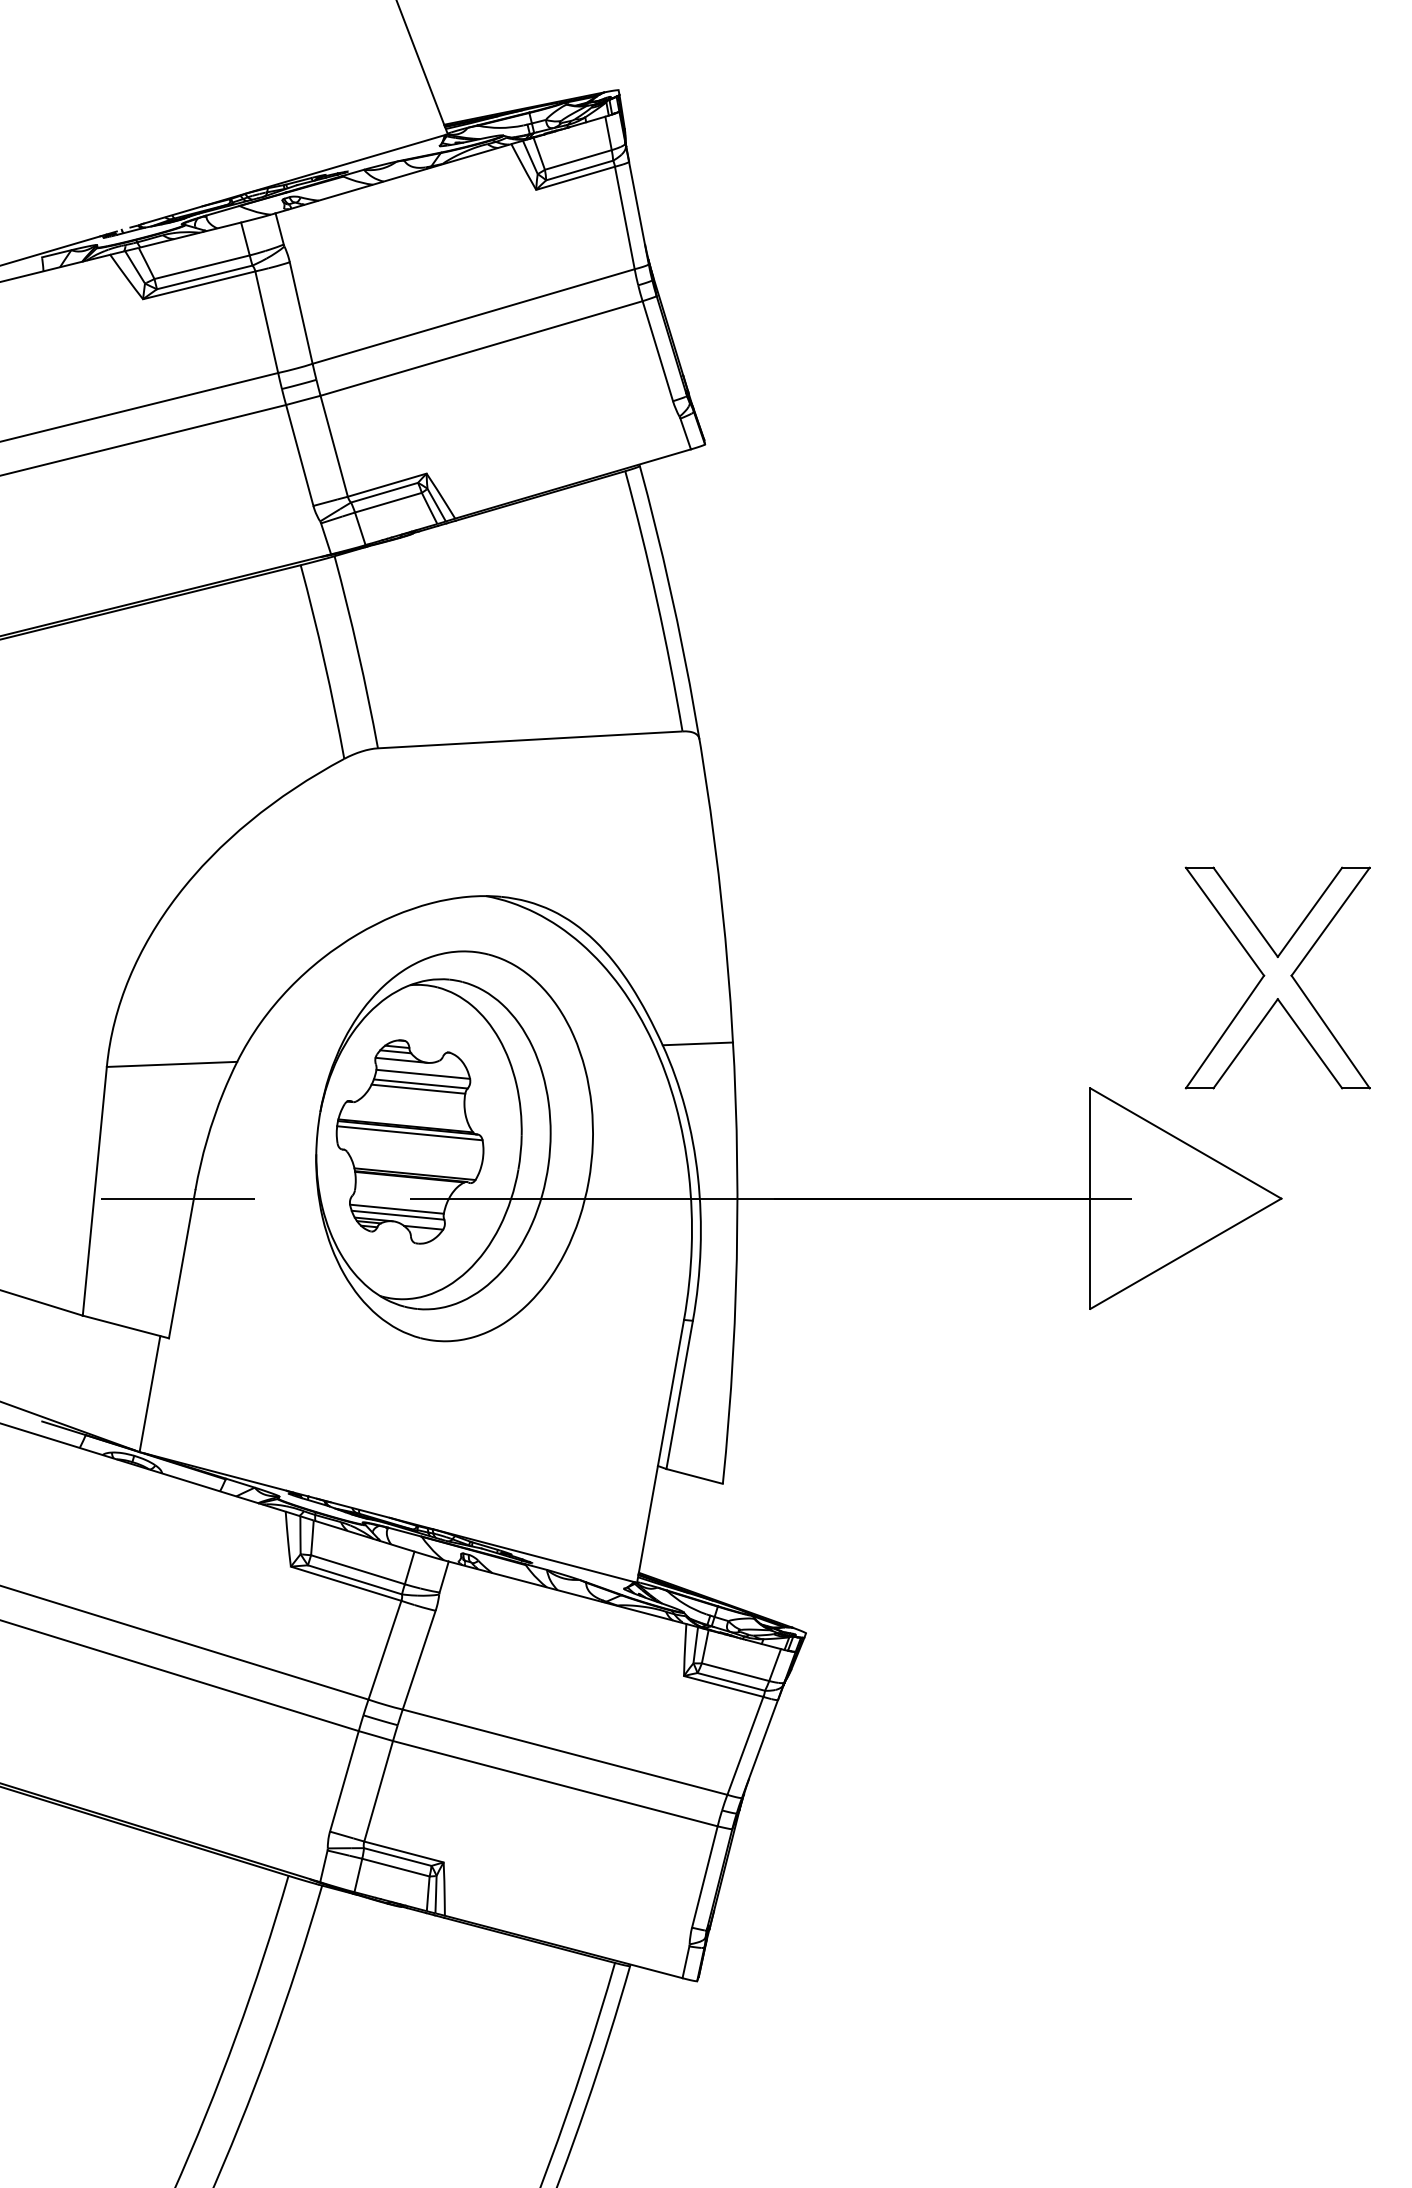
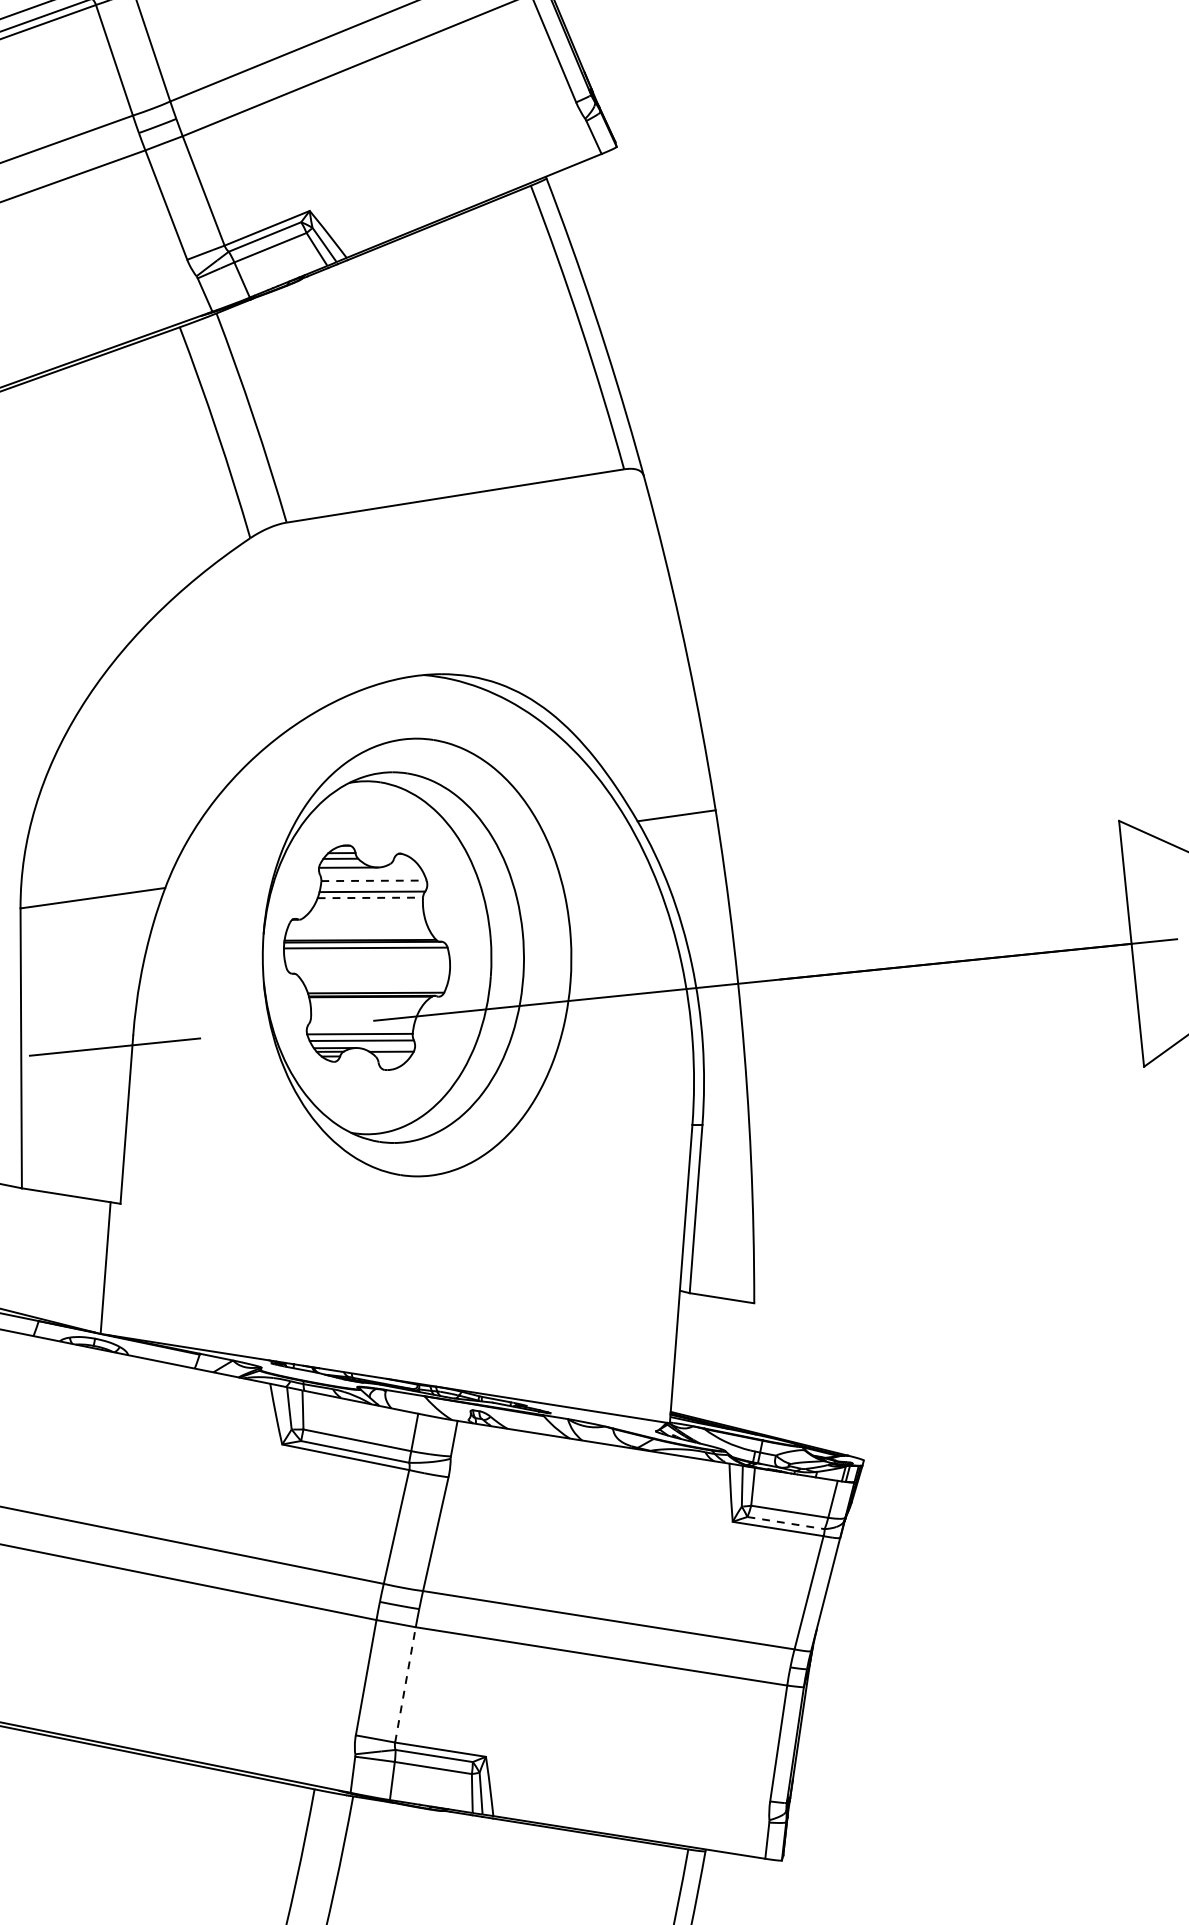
line: (423, 1074) -> (374, 880), solid -> dashed
line: (418, 1089) -> (370, 898), solid -> dashed
line: (731, 1681) -> (786, 1522), solid -> dashed
line: (378, 1790) -> (405, 1684), solid -> dashed

